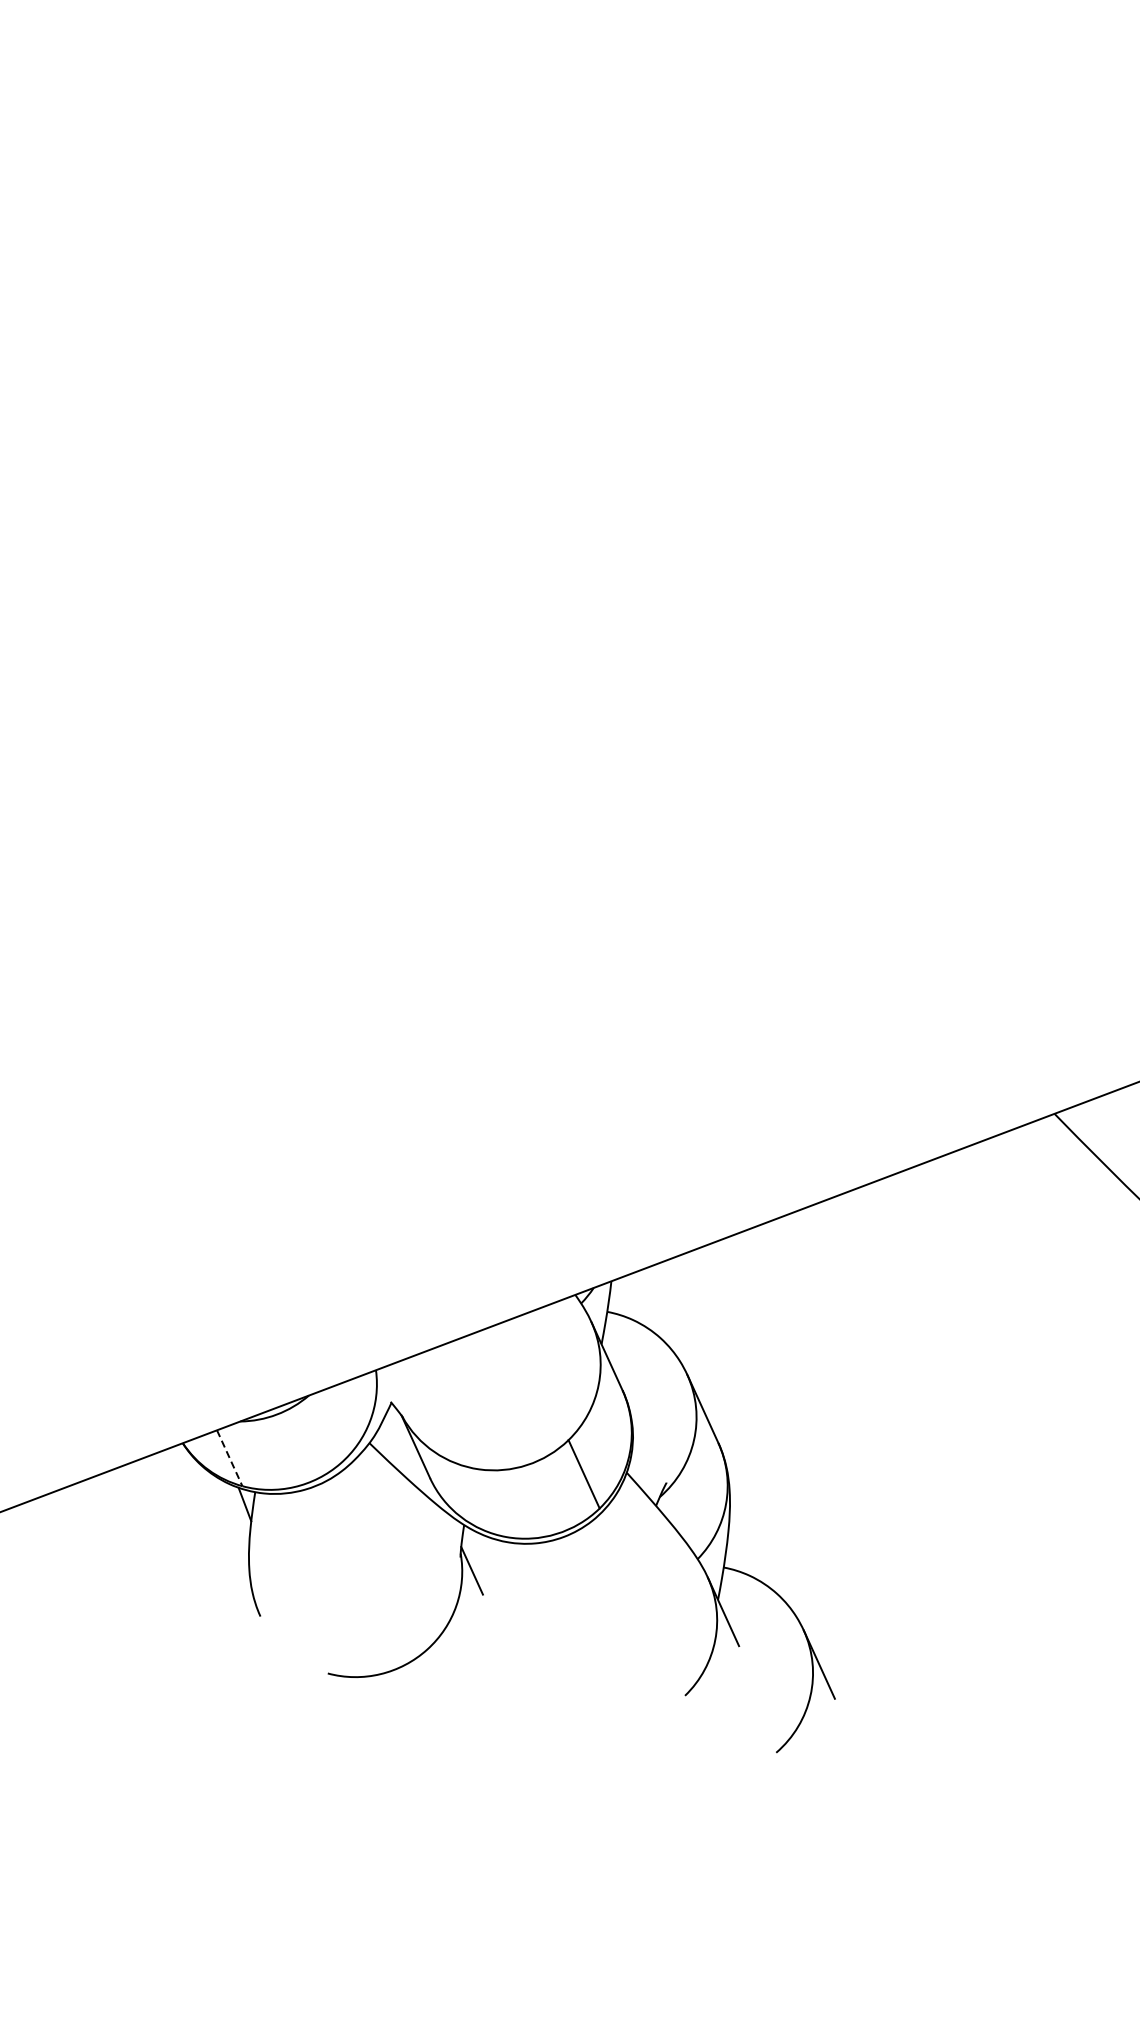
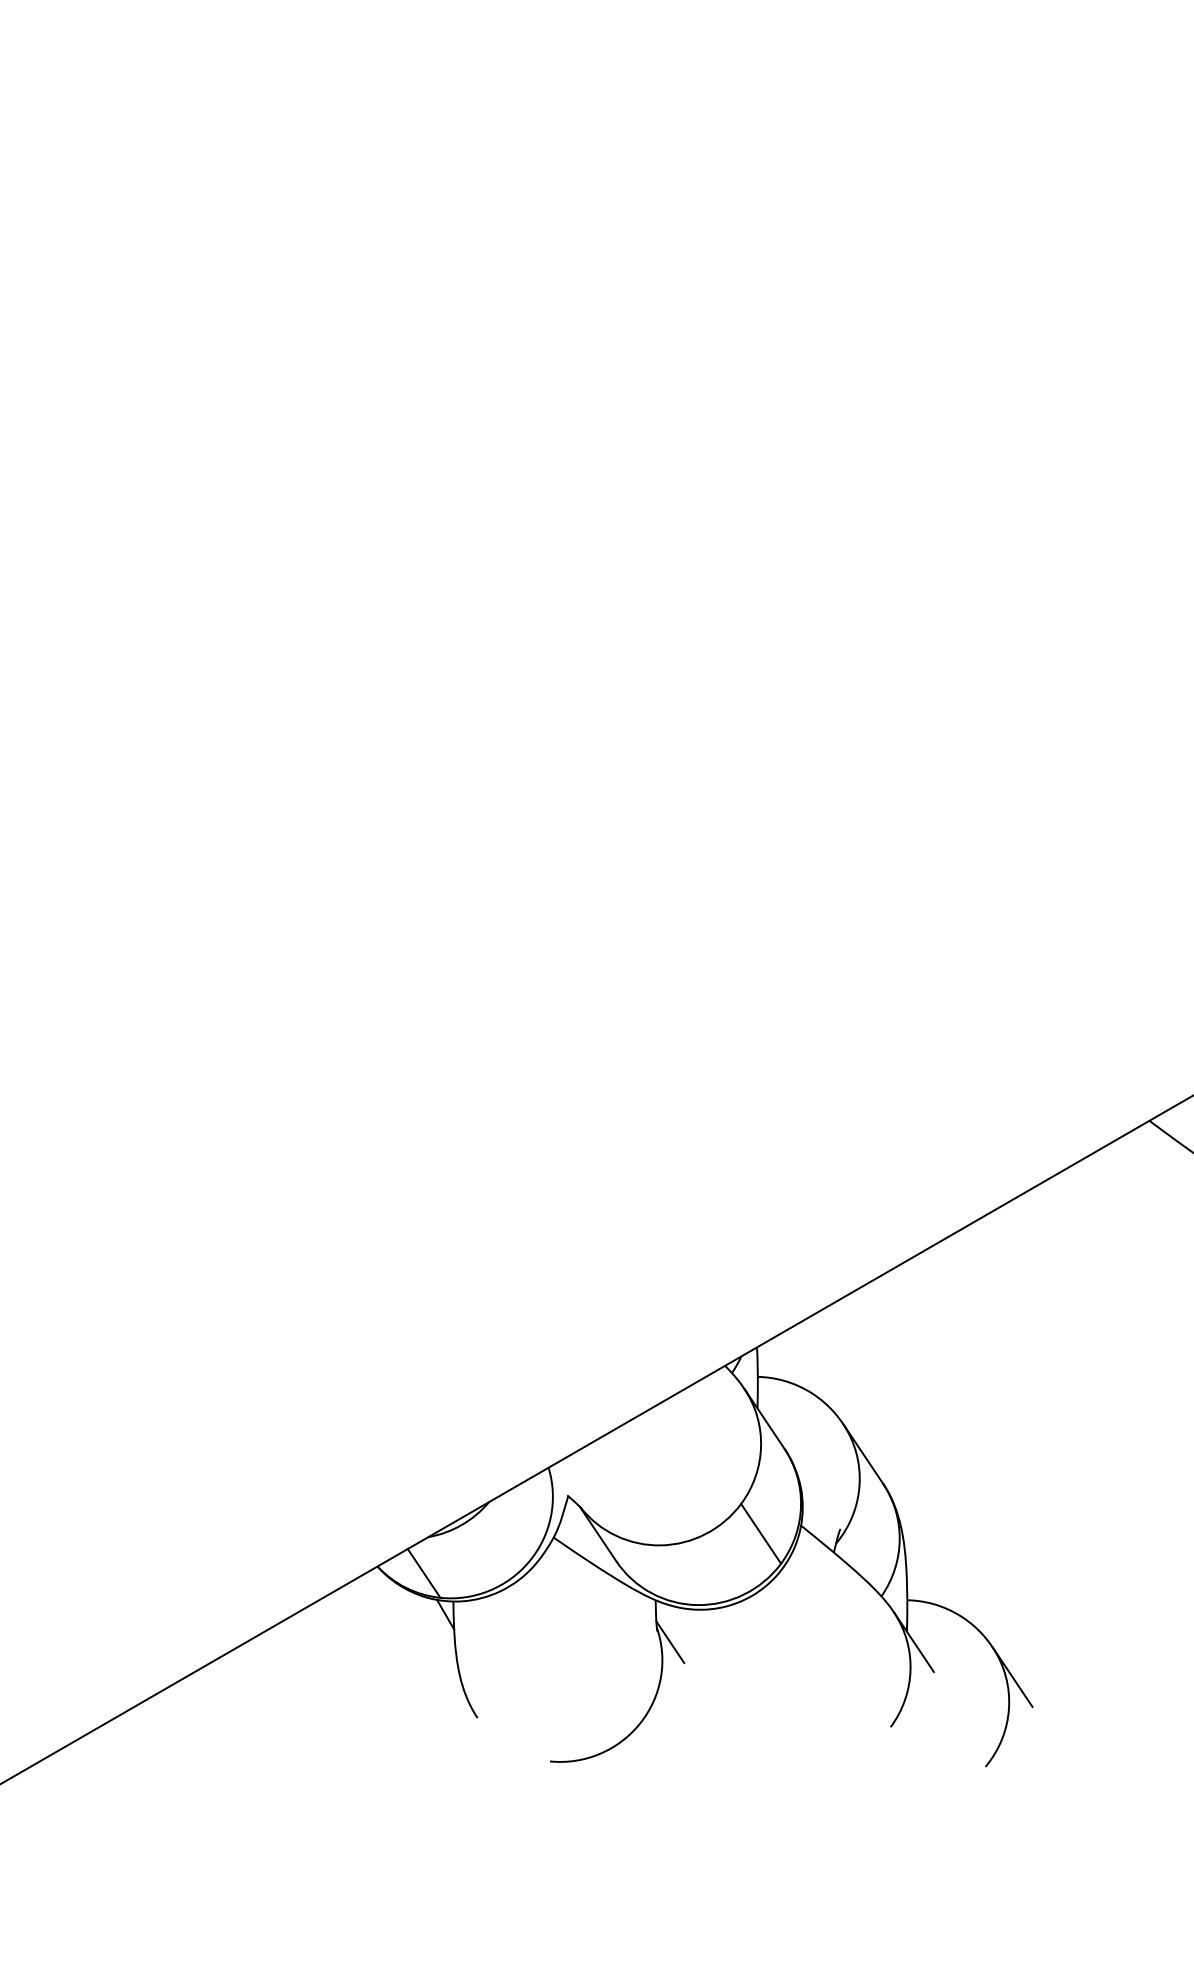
line: (230, 1458) -> (424, 1573), dashed -> solid

